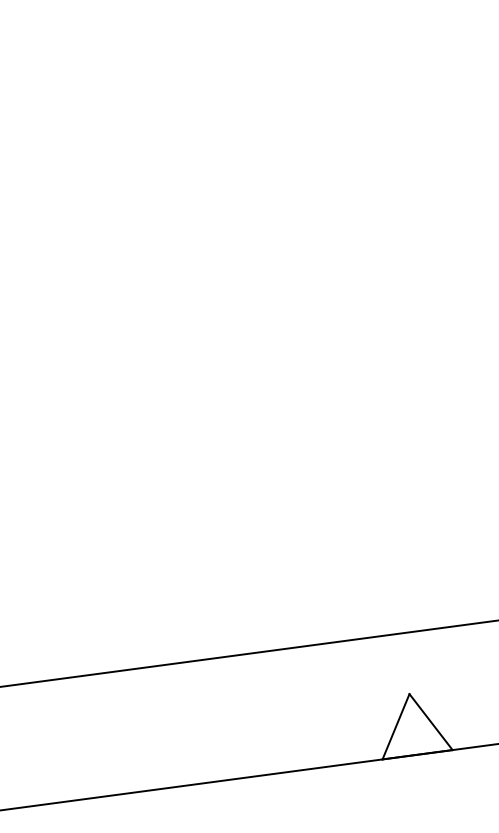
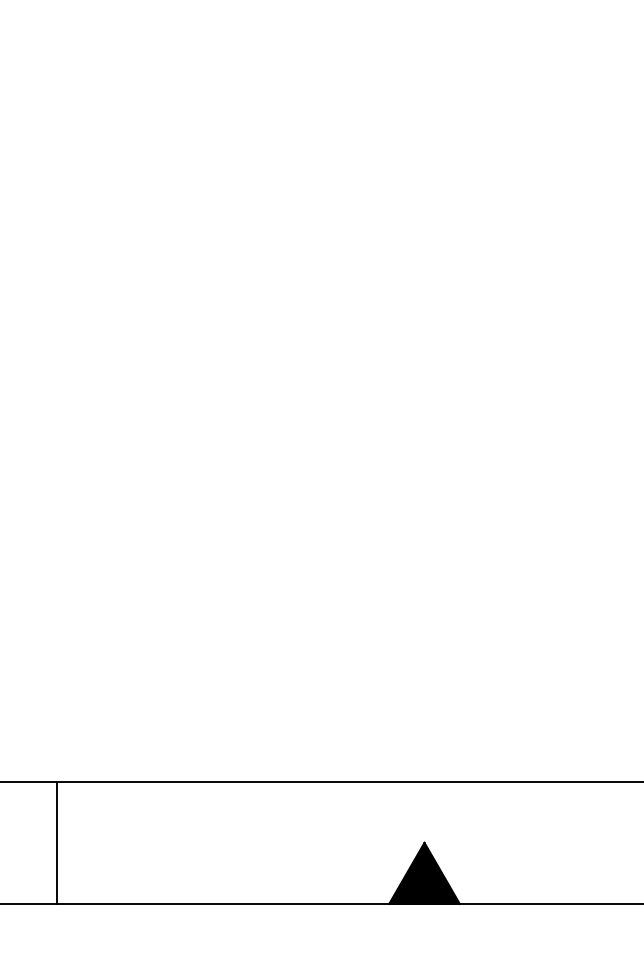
fill: (413, 723) -> (424, 872), added
line: (45, 742) -> (57, 842), added

